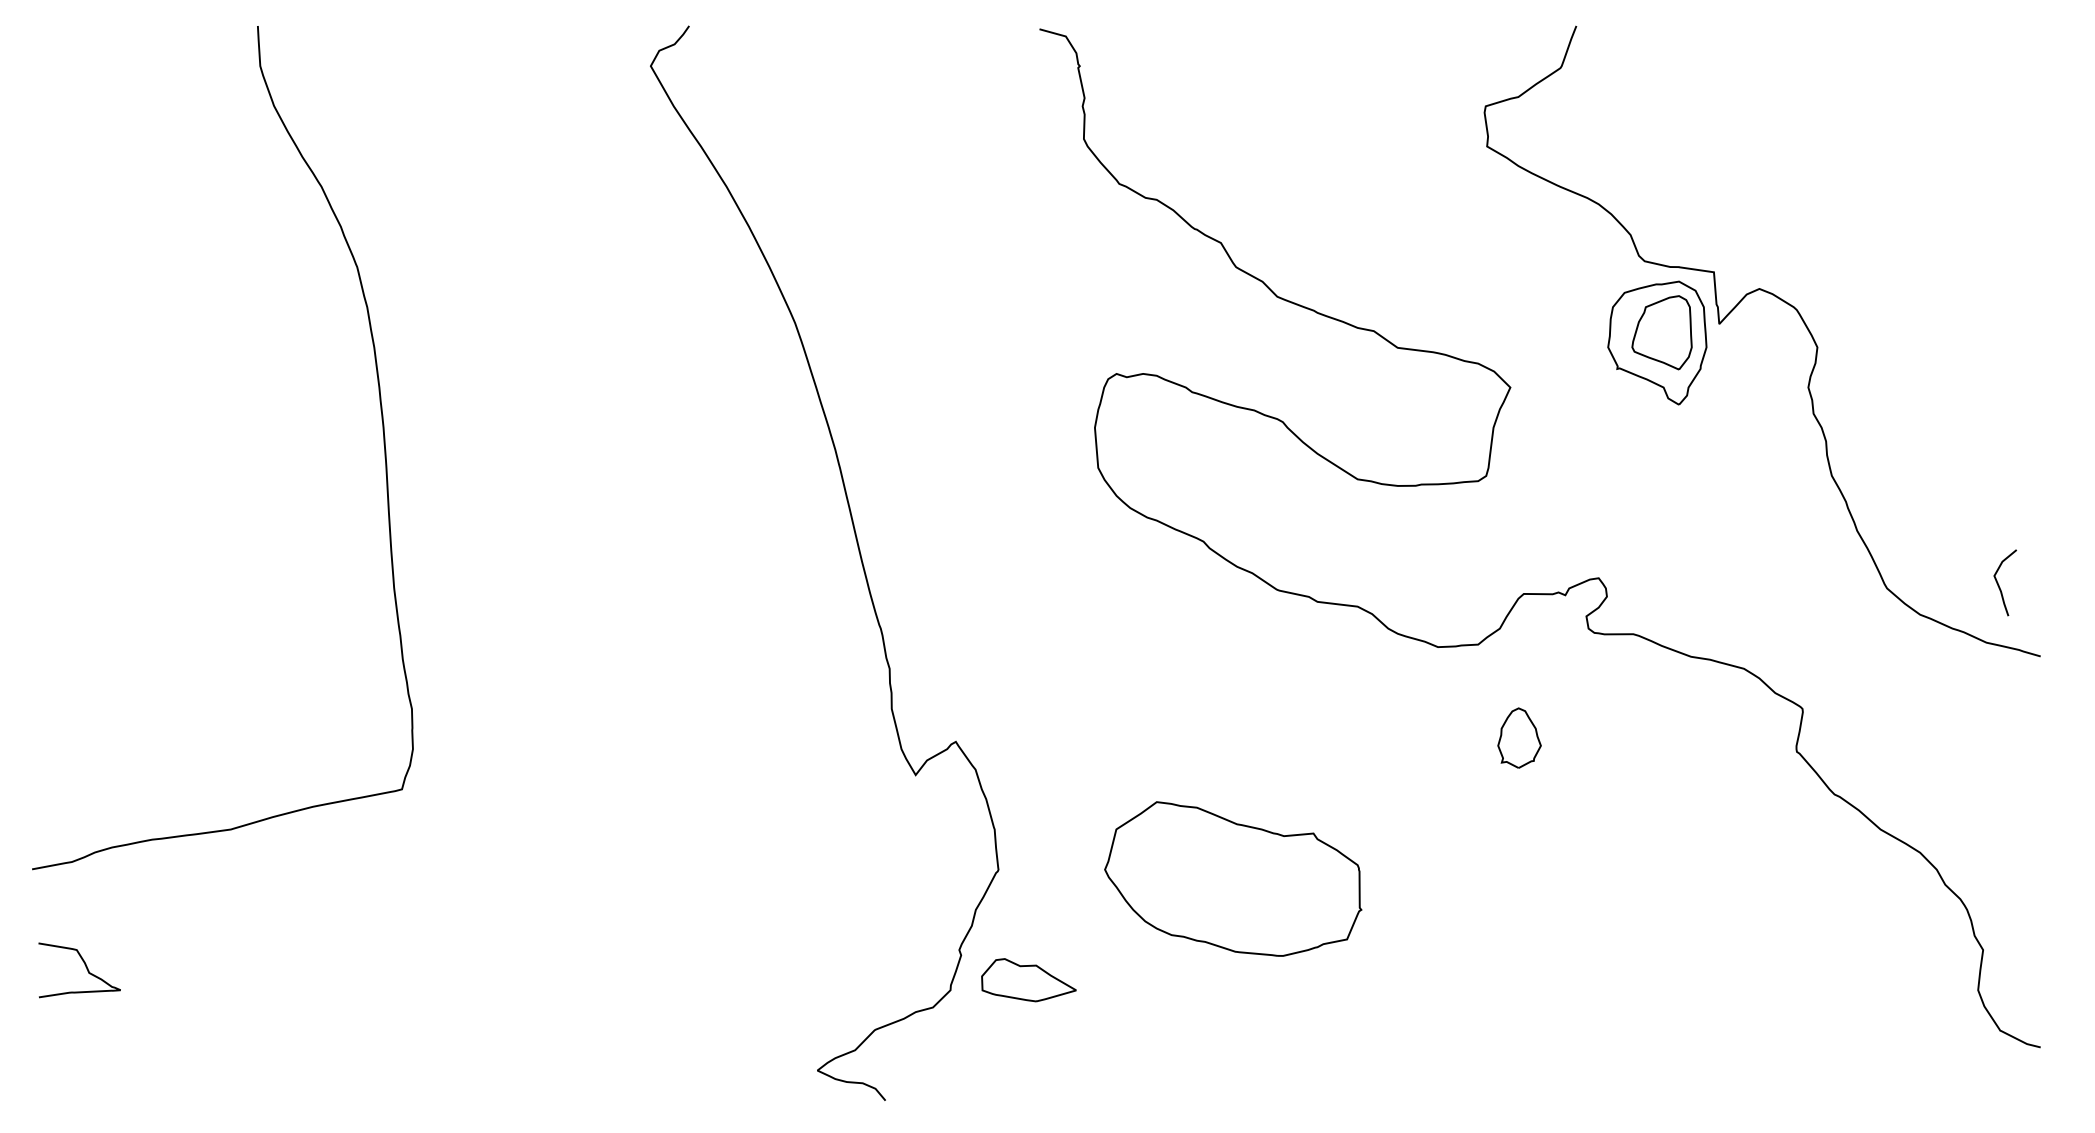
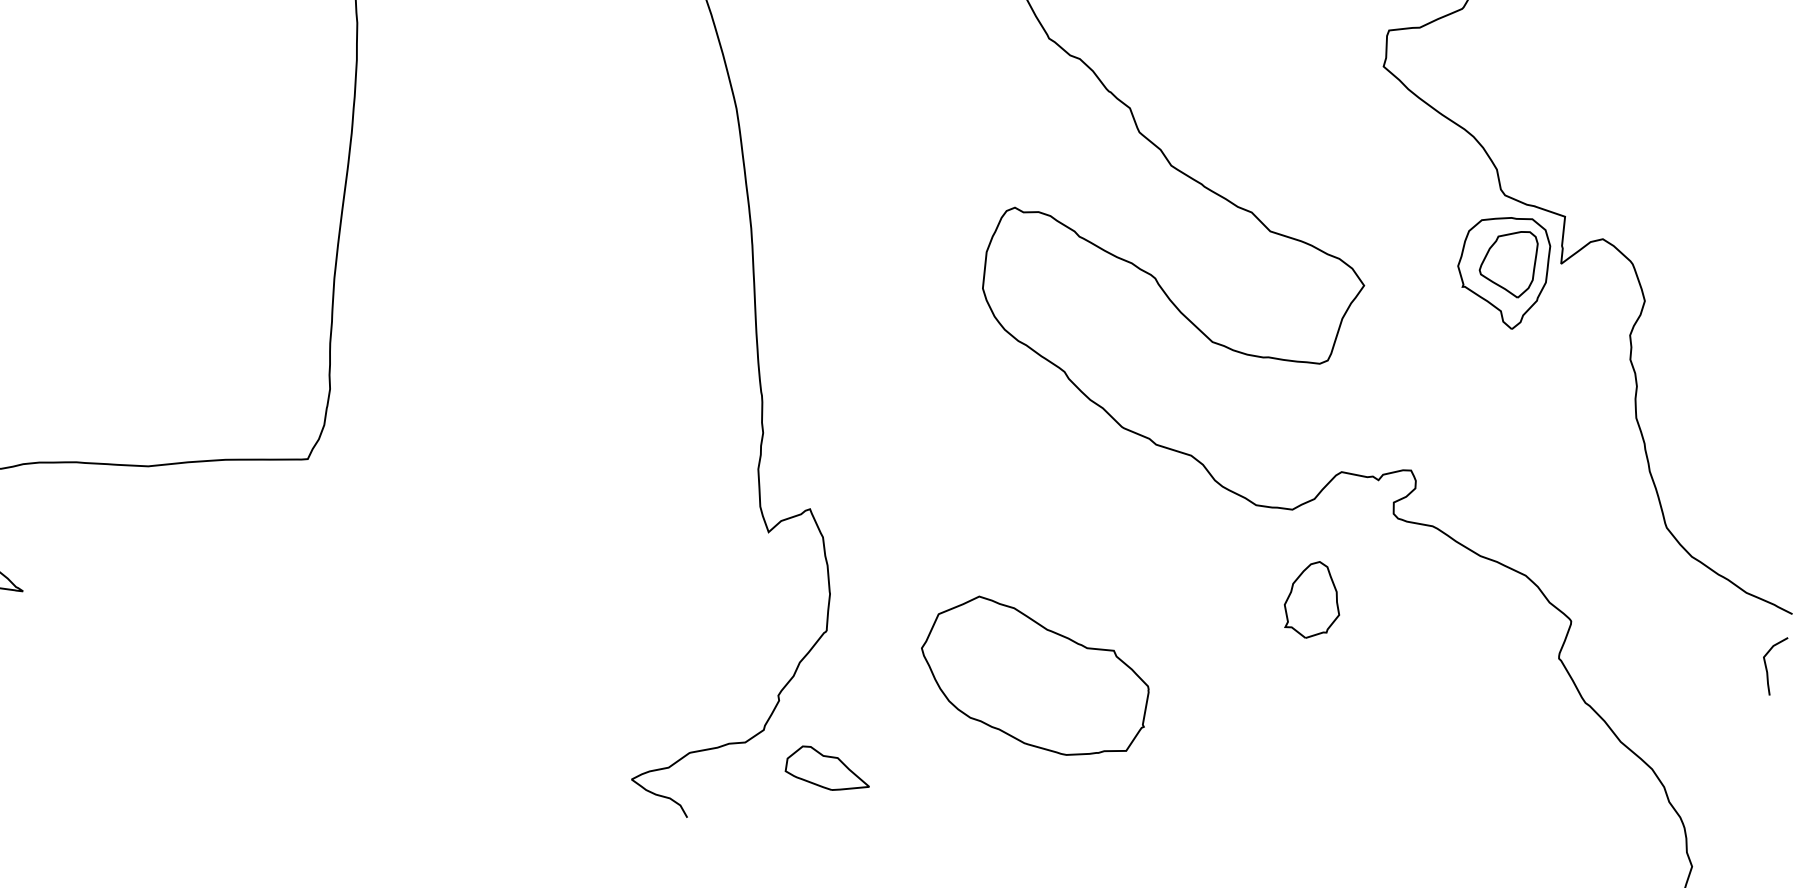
curve: (1999, 585) -> (1766, 666), moved
part: (1519, 737) -> (1313, 599), size x1.43
part: (1028, 980) -> (828, 770), moved

